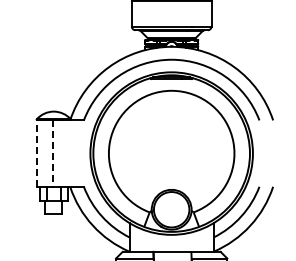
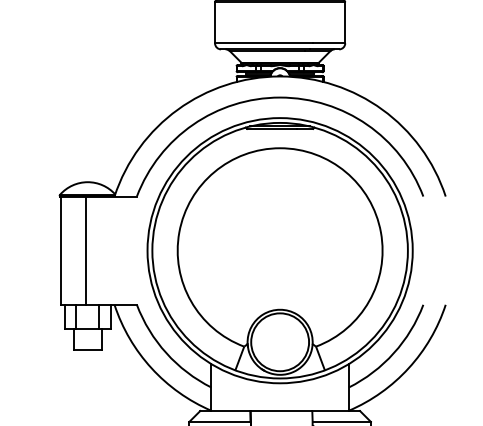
line: (37, 153) -> (61, 250), dashed -> solid
line: (52, 154) -> (85, 252), dashed -> solid

